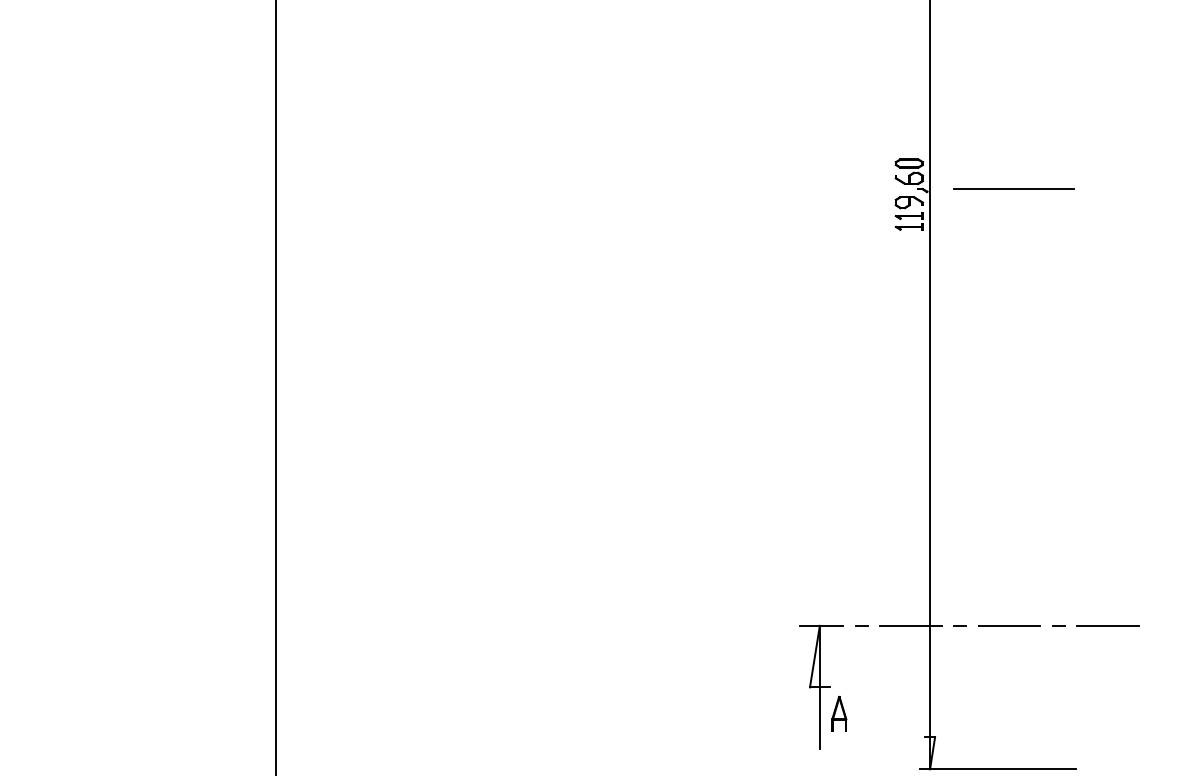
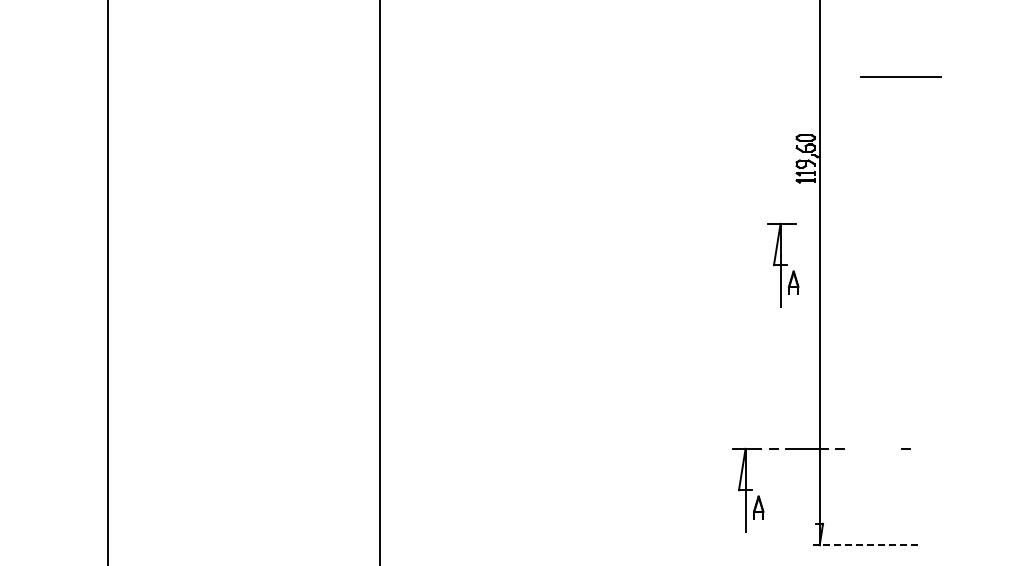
line: (1013, 188) -> (900, 76), moved
part: (876, 351) -> (783, 264), added
line: (1008, 625) -> (872, 448), removed
line: (1106, 625) -> (938, 448), removed
line: (996, 769) -> (864, 545), solid -> dashed

